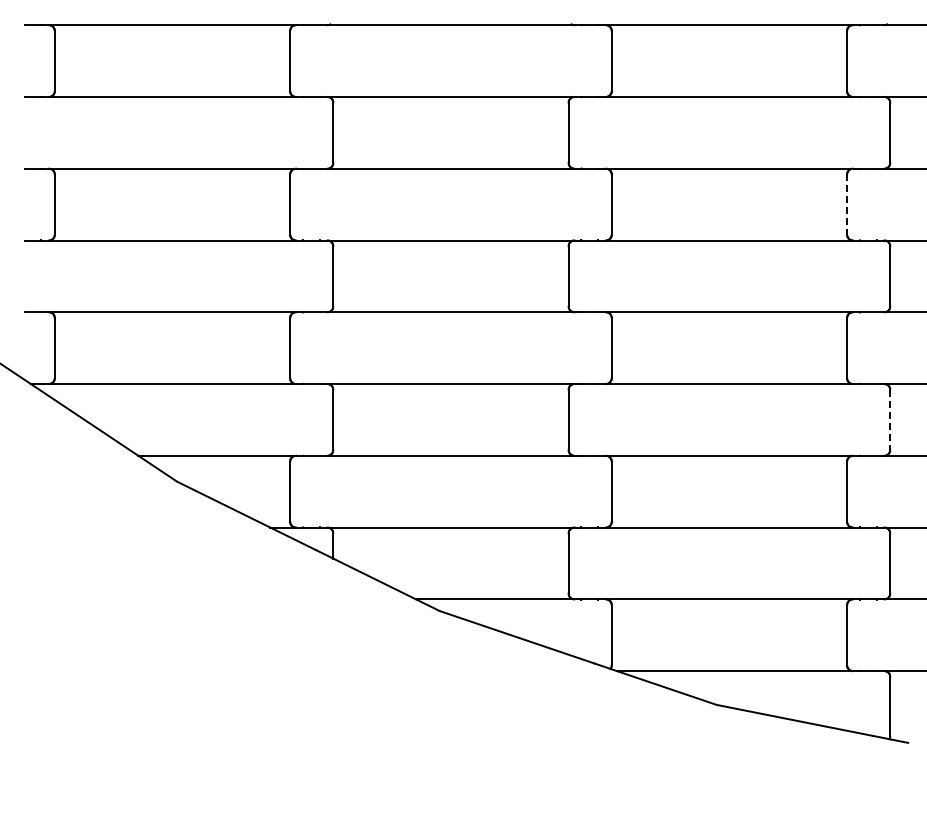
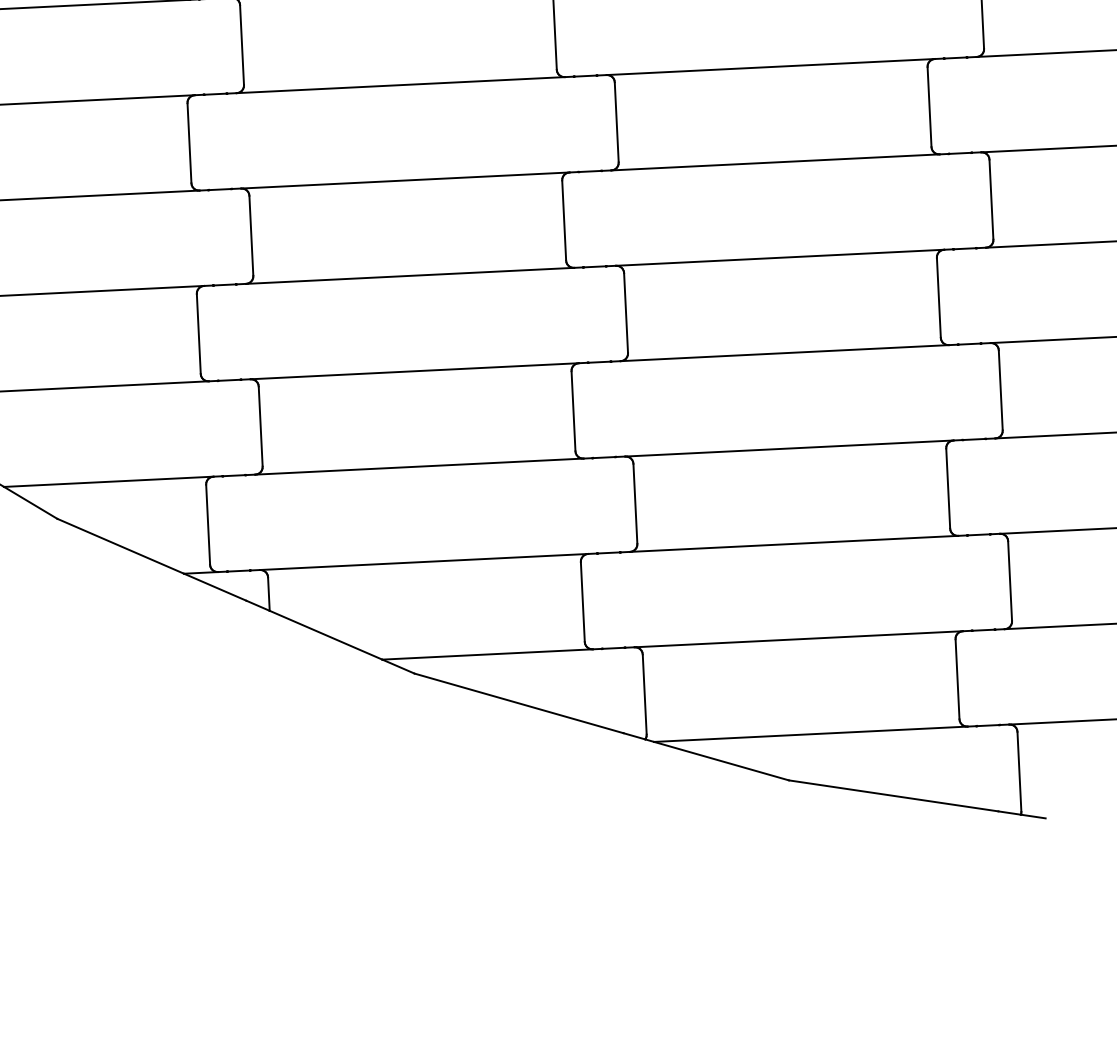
line: (847, 205) -> (930, 108), dashed -> solid
line: (890, 420) -> (1001, 391), dashed -> solid

